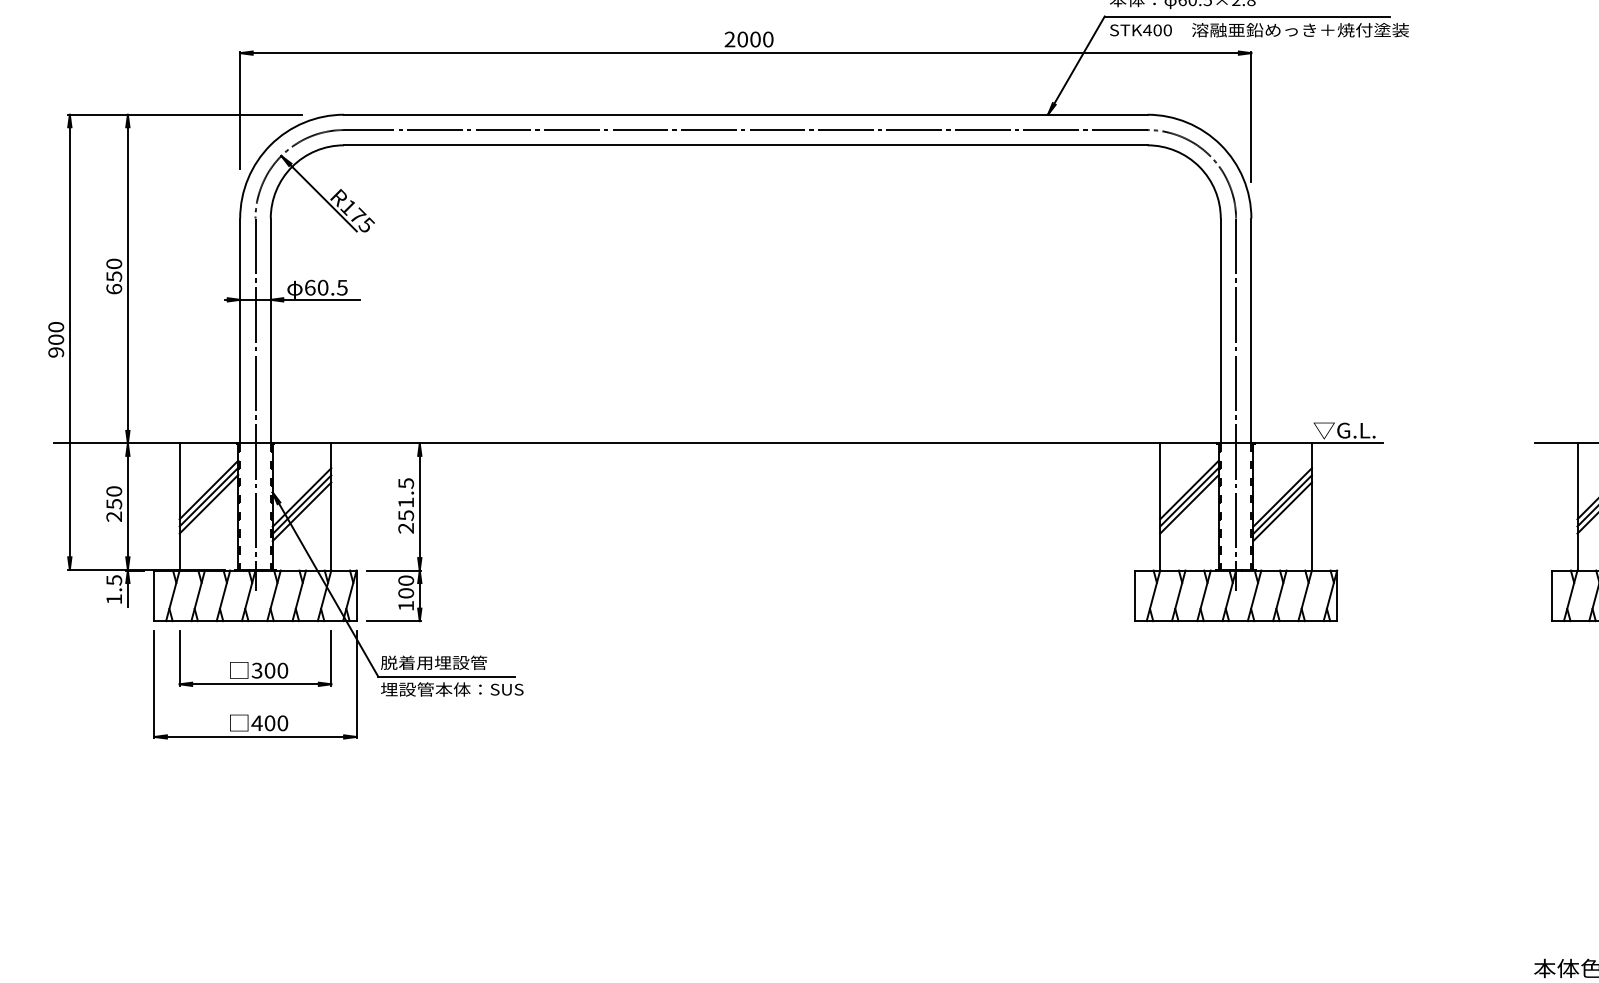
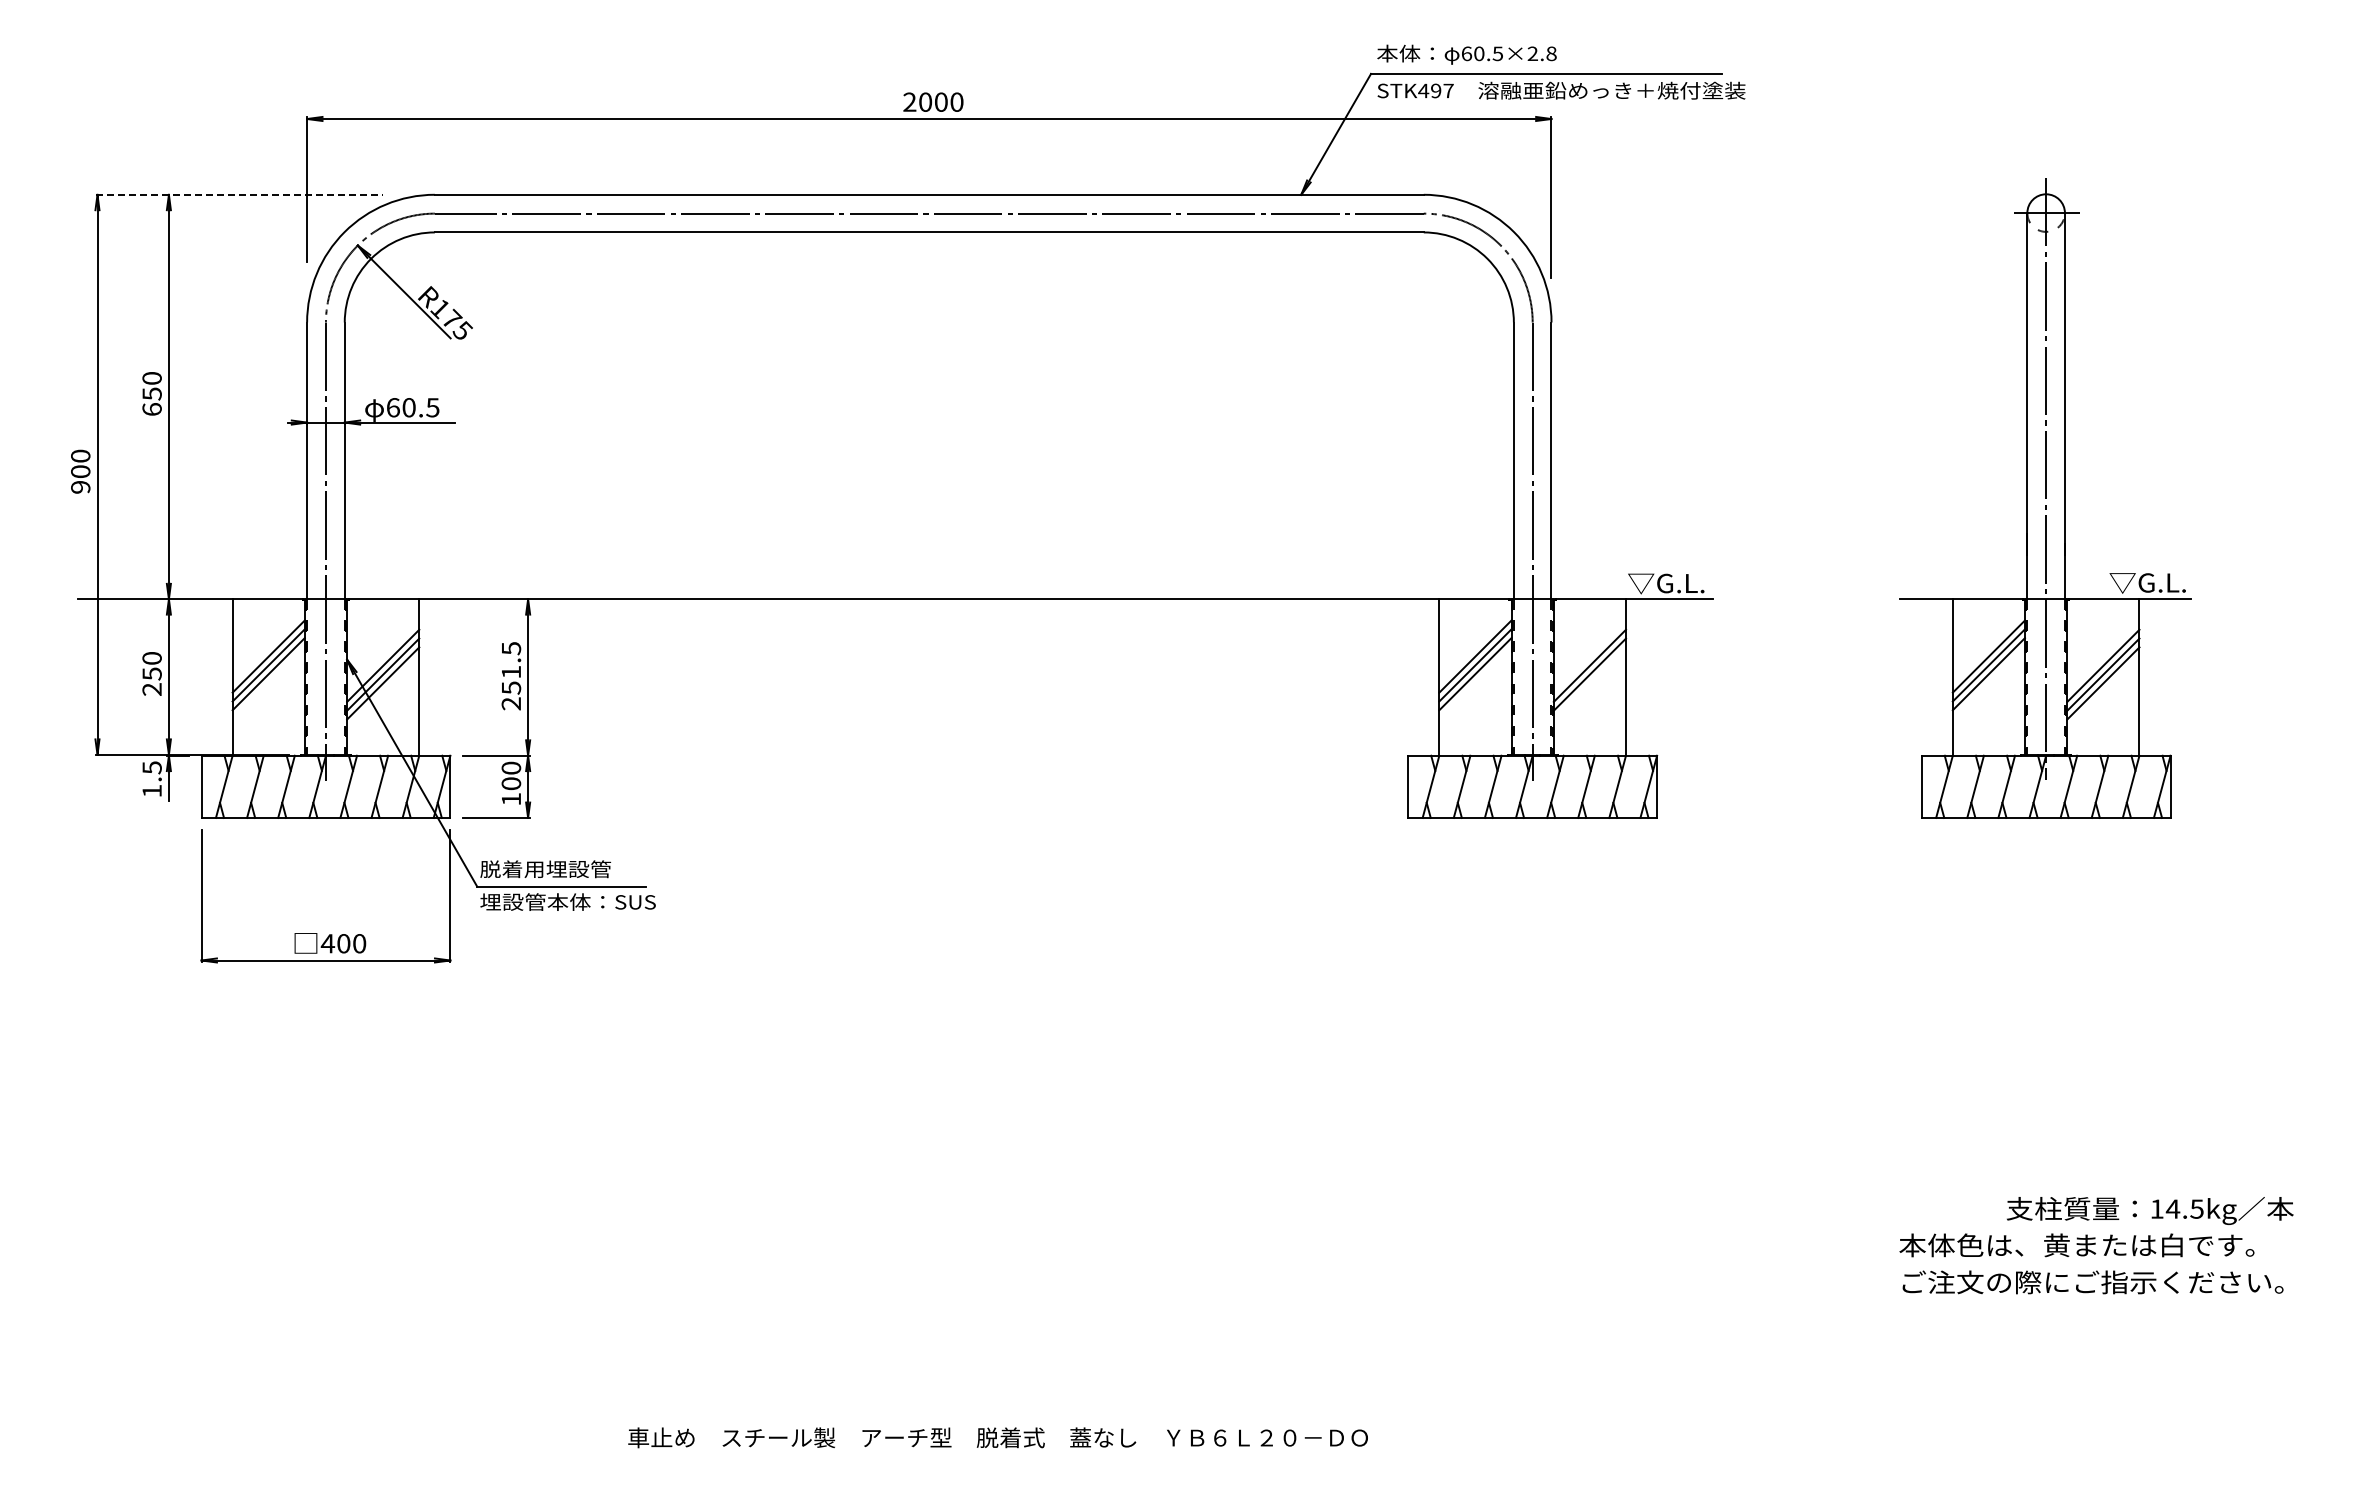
text: (1162, 30) -> (1442, 90), STK400 -> STK497
line: (185, 114) -> (239, 194), solid -> dashed
line: (1282, 511) -> (1589, 683), removed
part: (255, 658) -> (325, 863), removed

